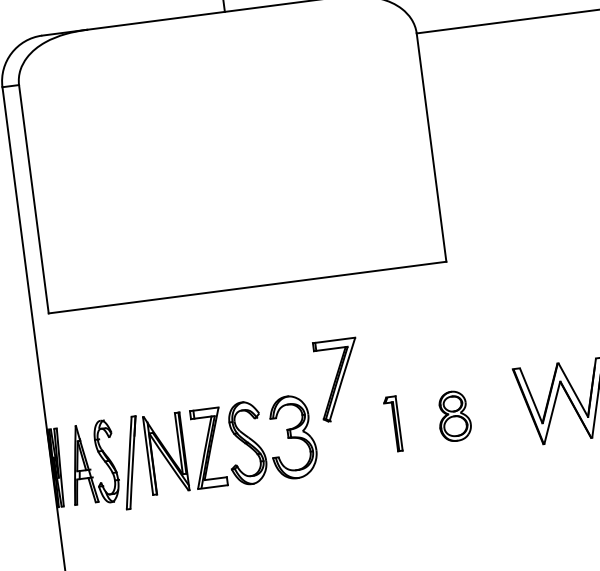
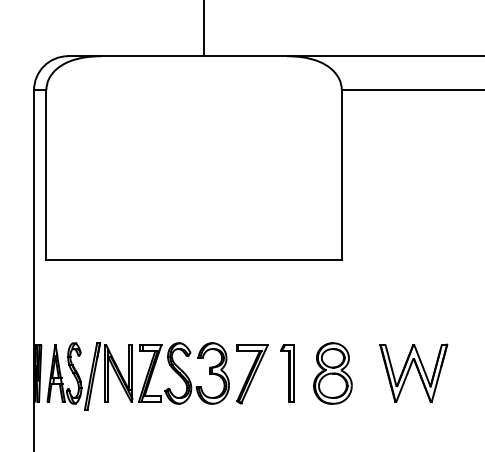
part: (339, 380) -> (252, 374), moved
part: (453, 416) -> (332, 373), size x1.67
part: (393, 424) -> (287, 373), size x1.43

